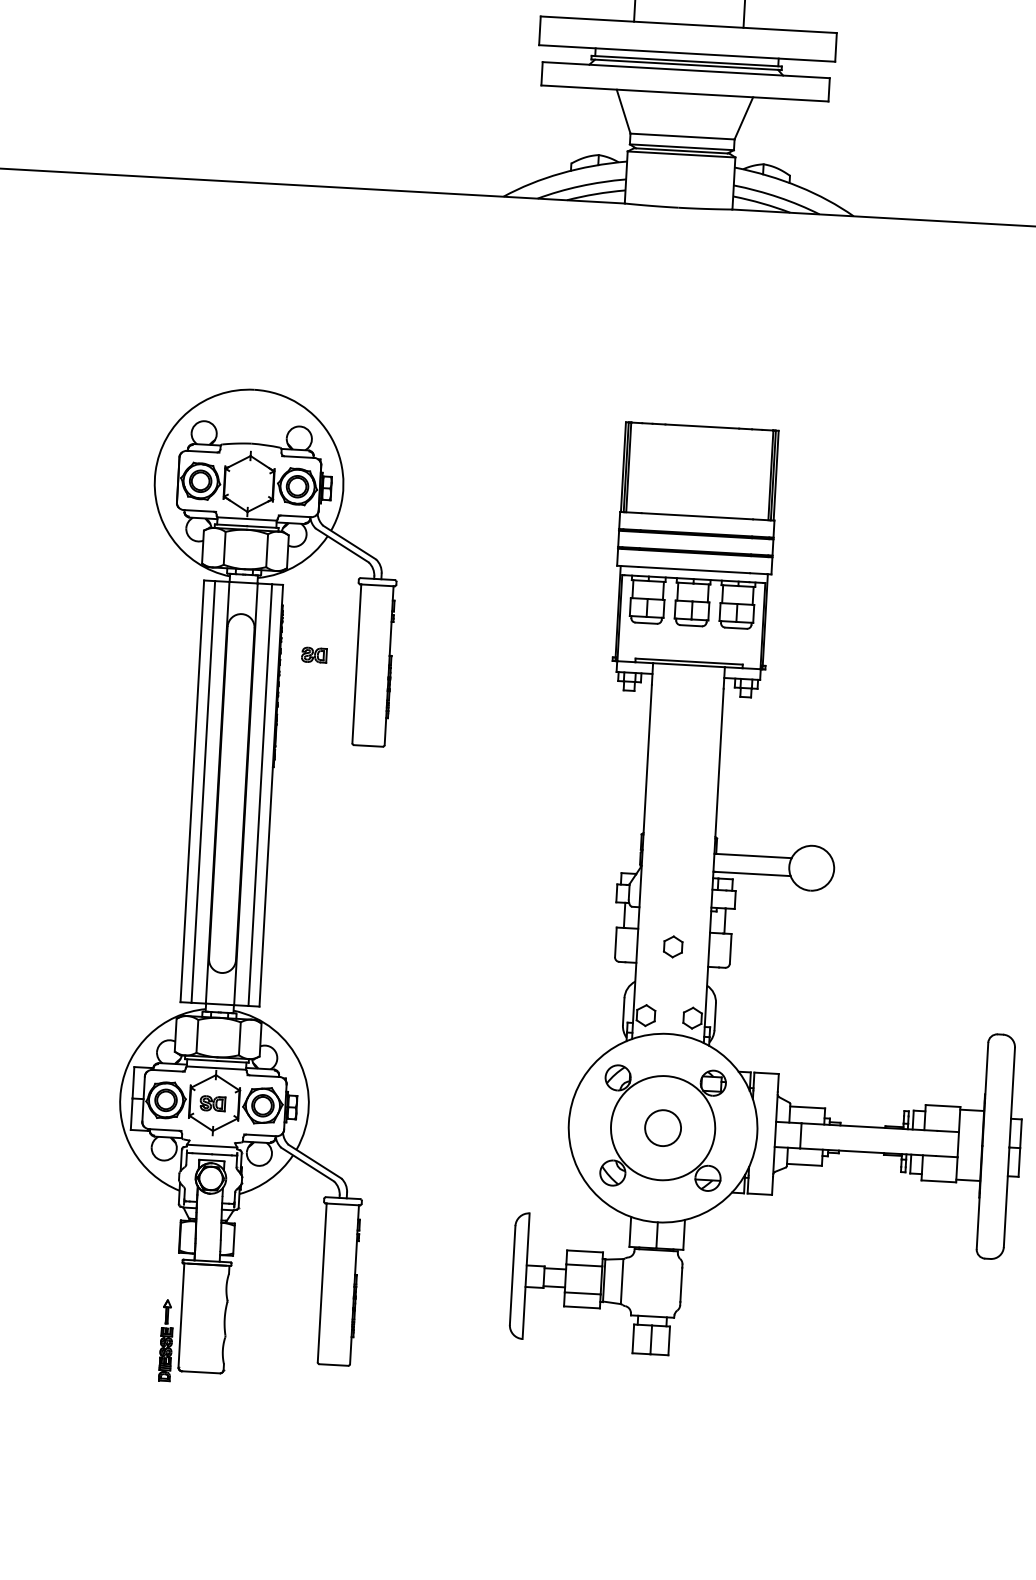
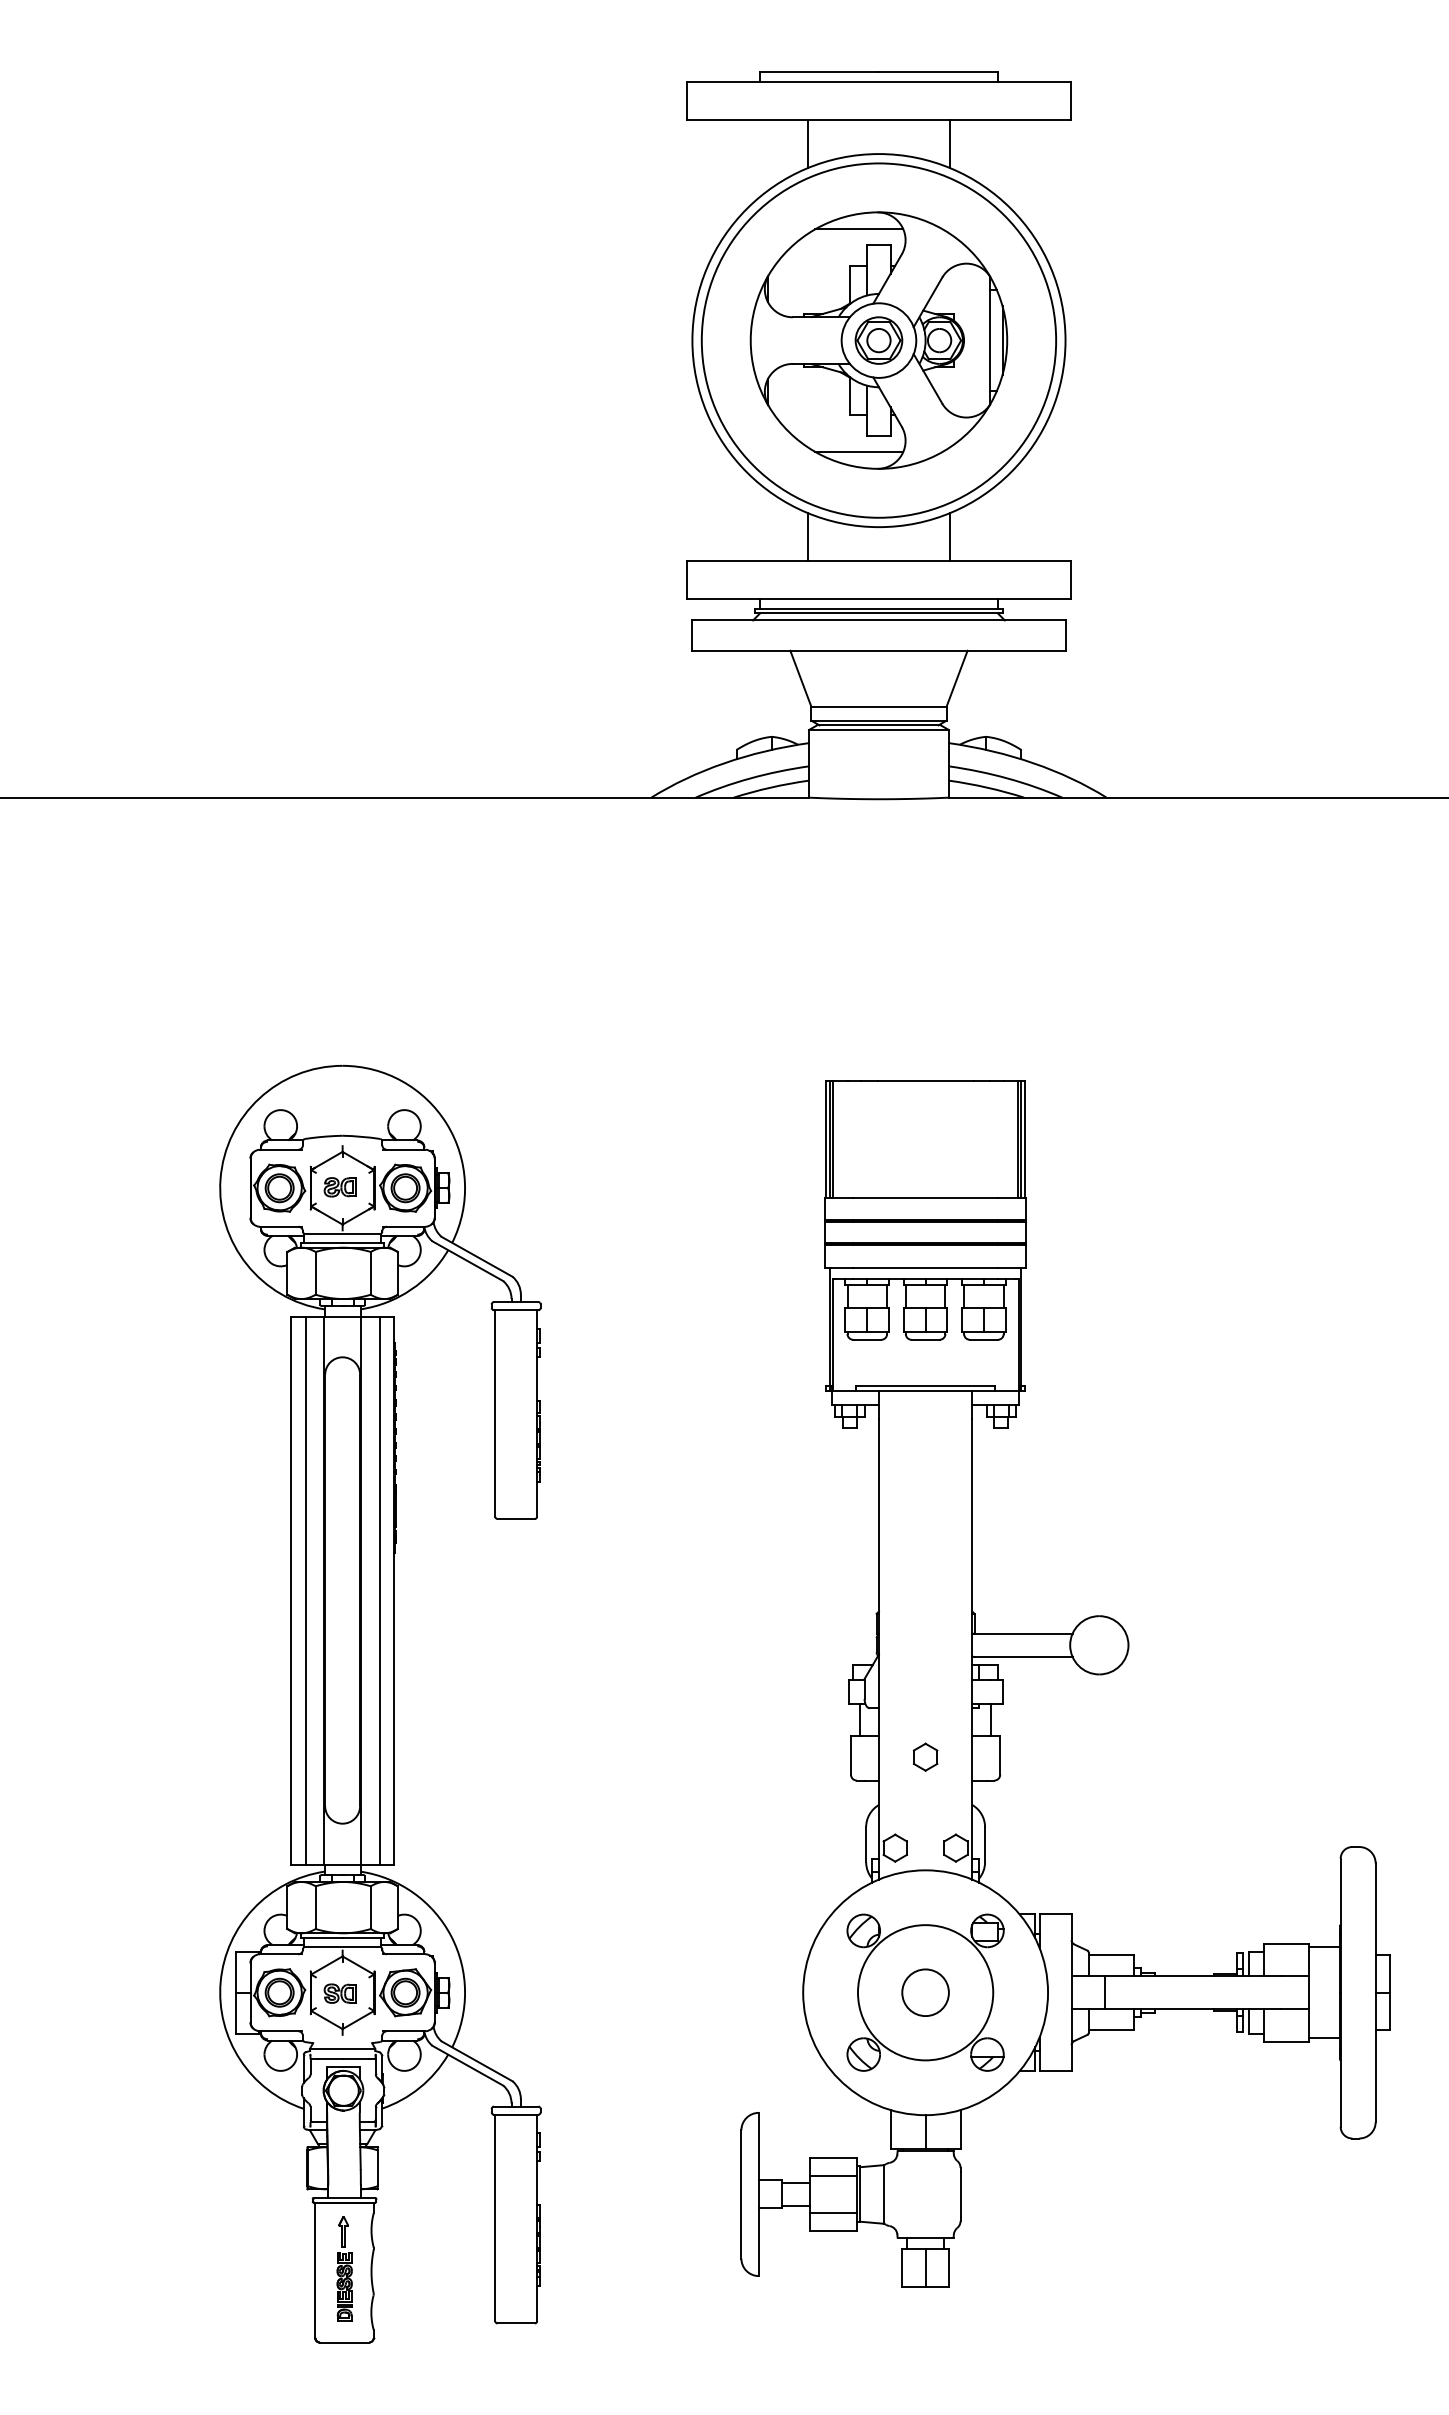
part: (313, 655) -> (339, 1187), moved
part: (166, 1340) -> (344, 2268), moved

